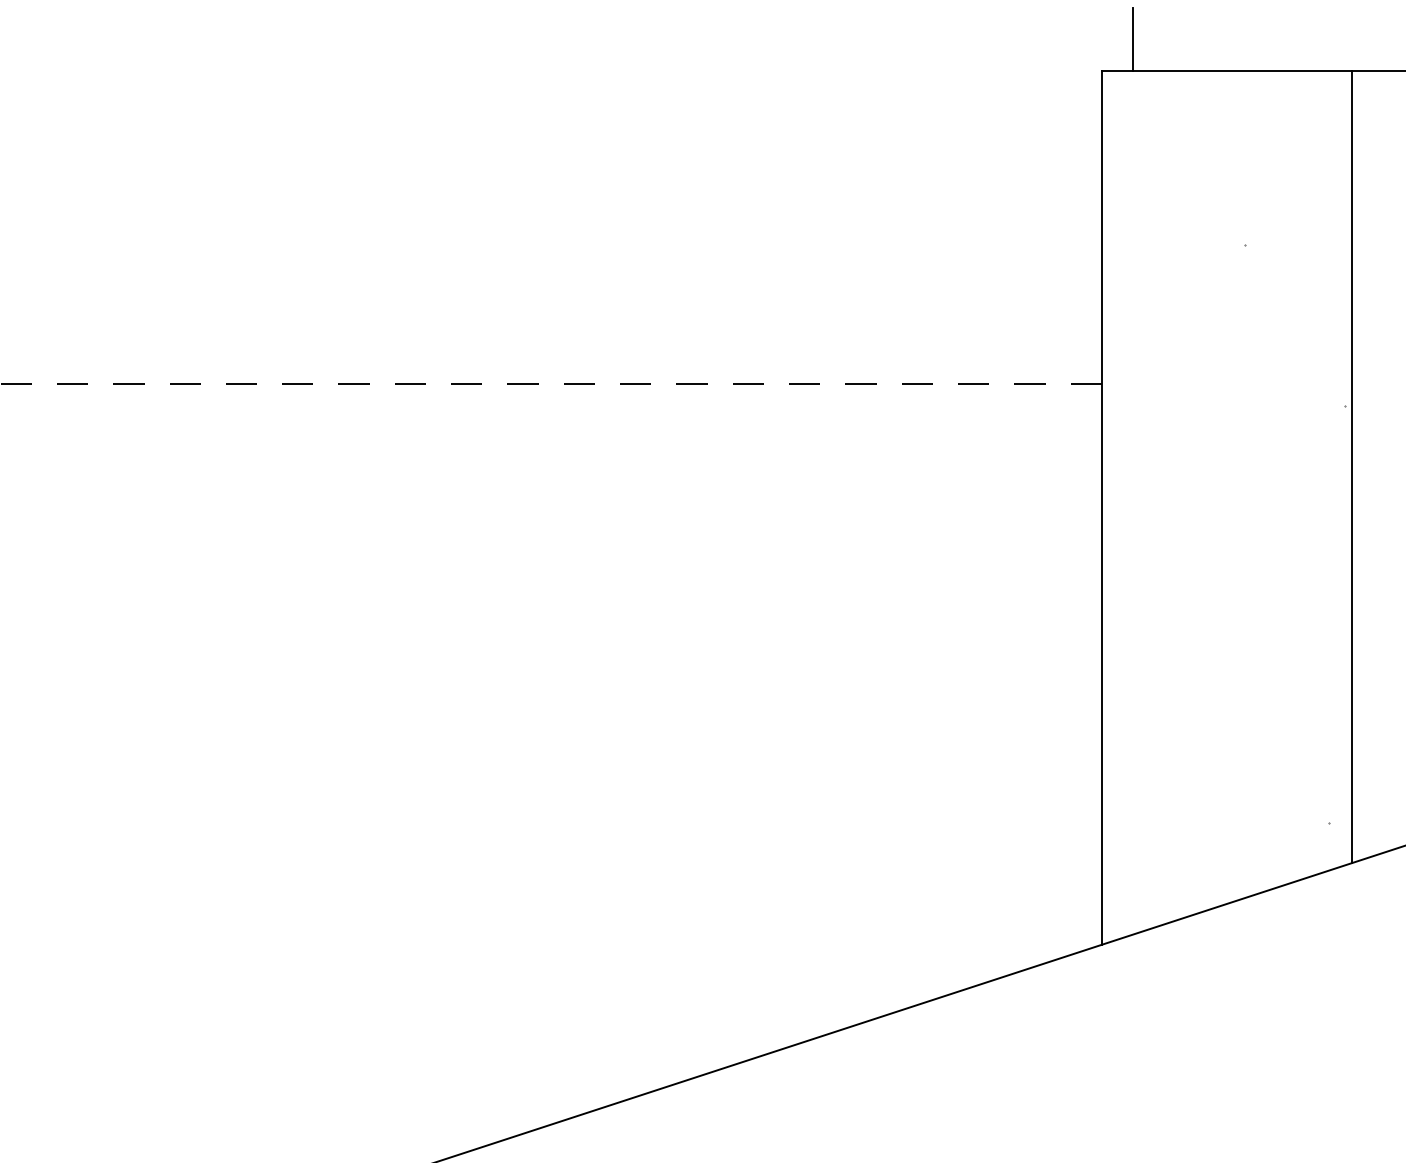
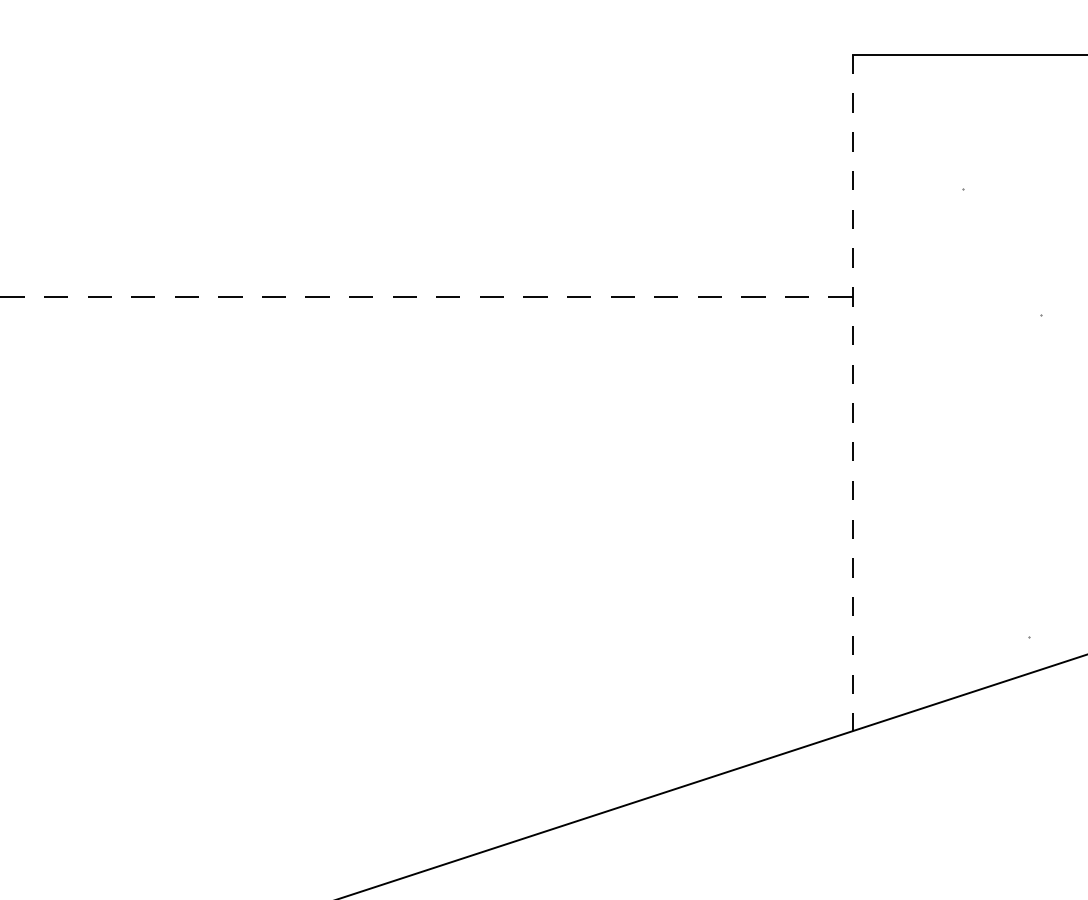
line: (1132, 39) -> (876, 30), removed
line: (1352, 465) -> (1046, 360), removed
line: (1101, 508) -> (852, 393), solid -> dashed

